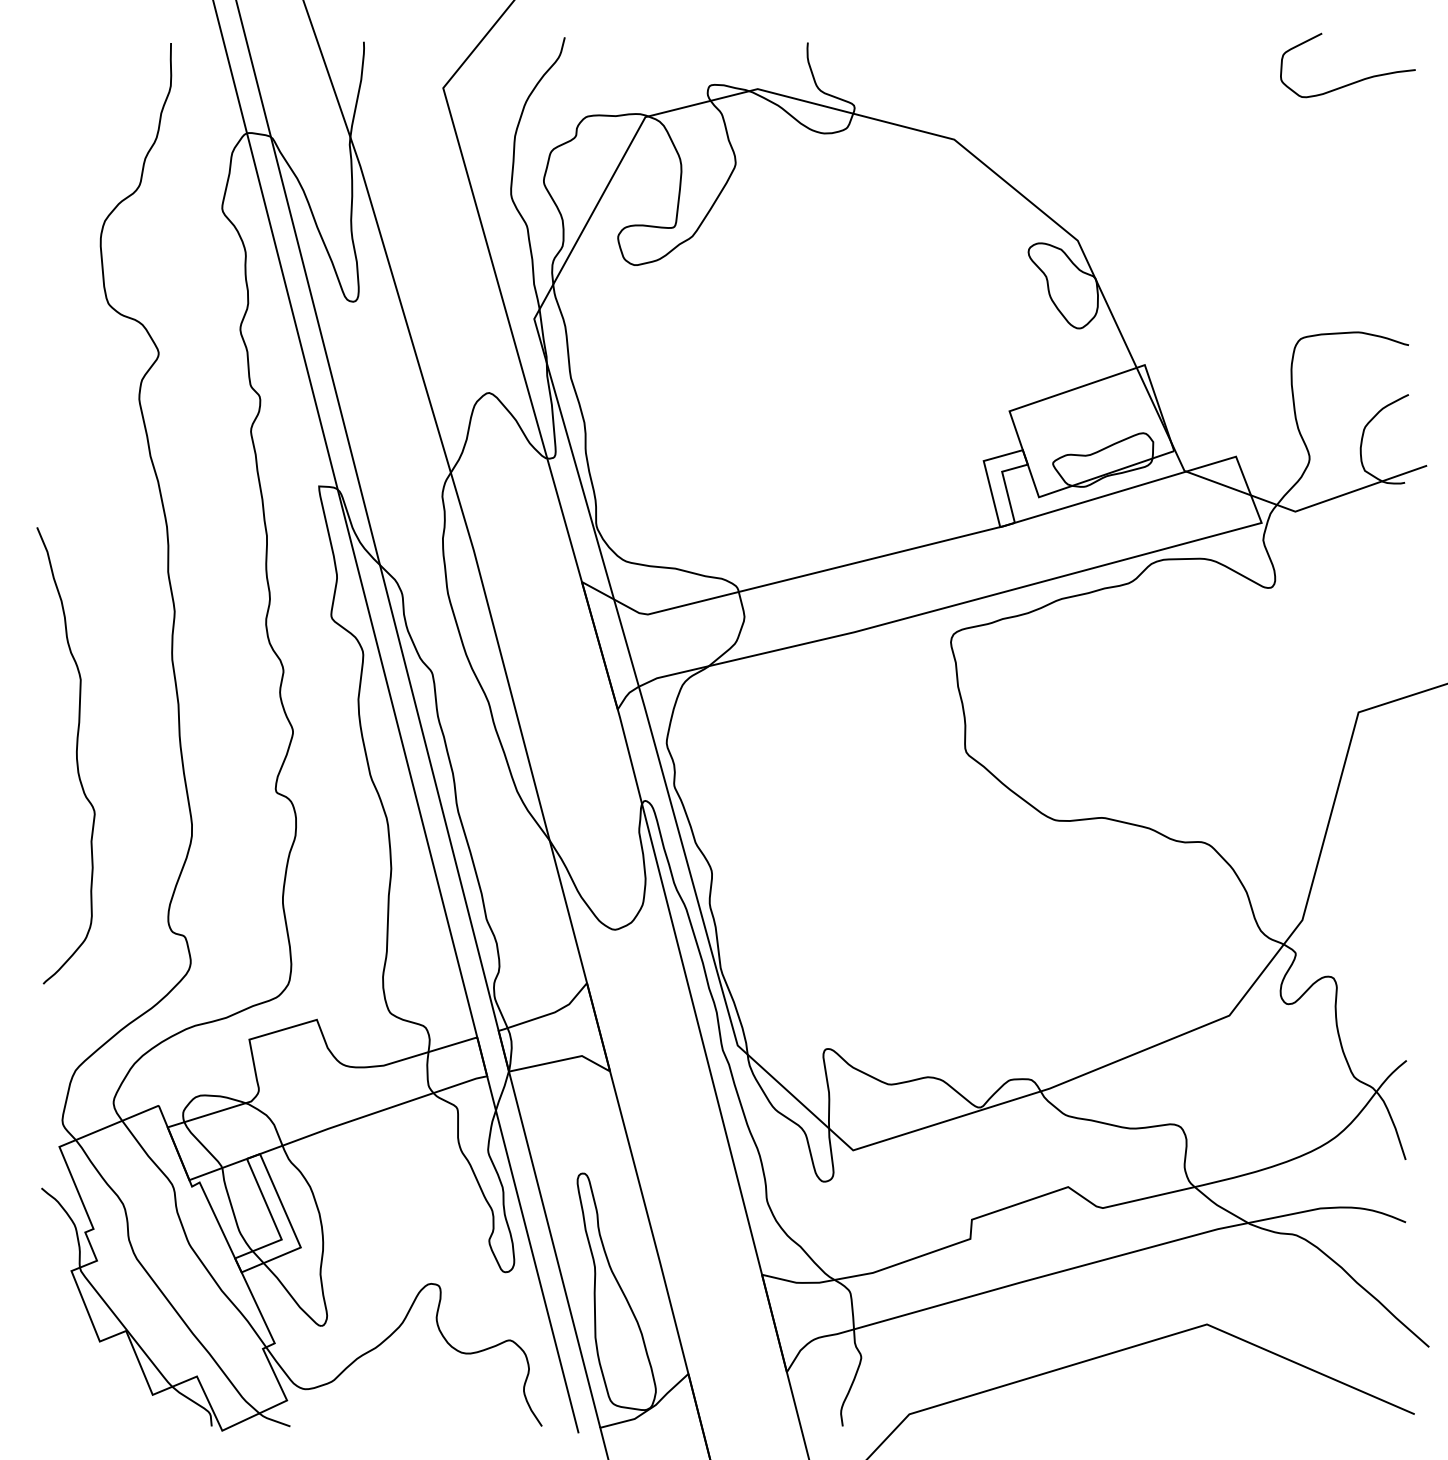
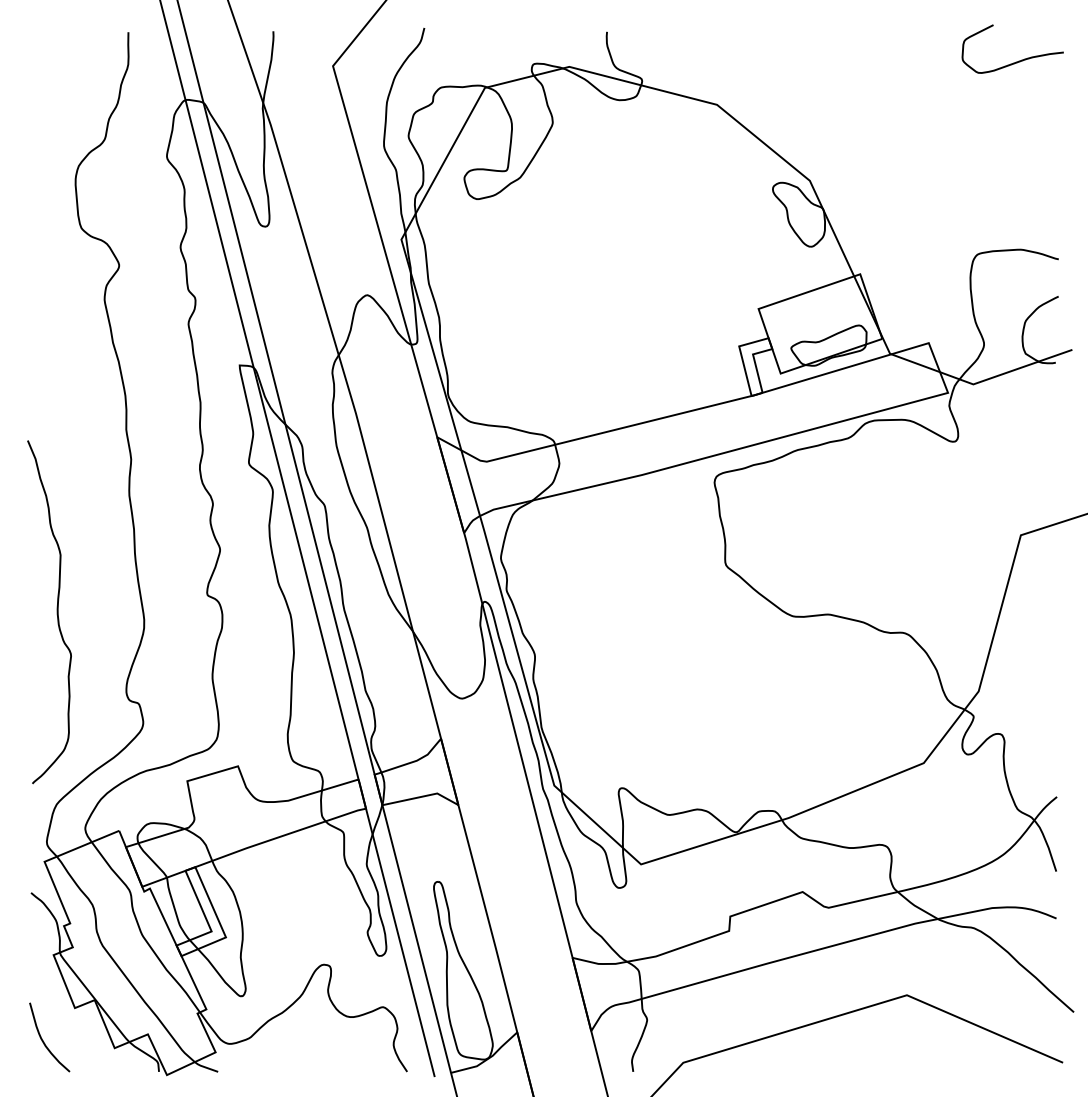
curve: (76, 755) -> (57, 612), moved
curve: (58, 1385) -> (43, 1041), added

